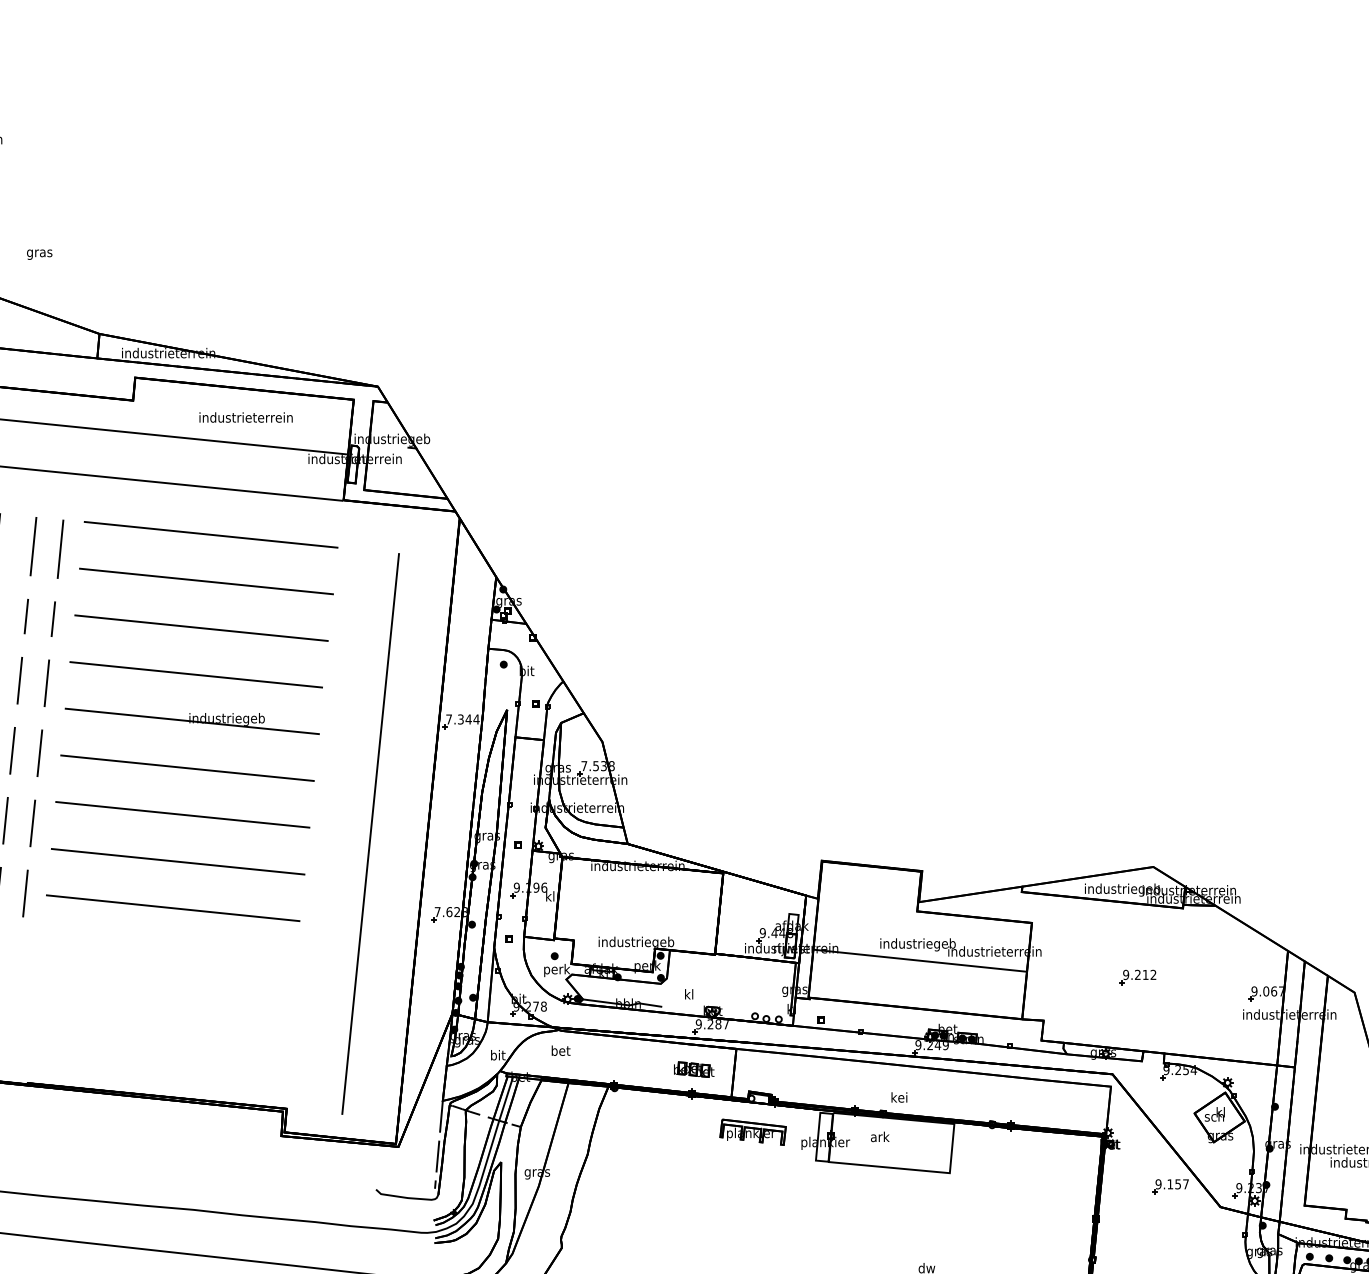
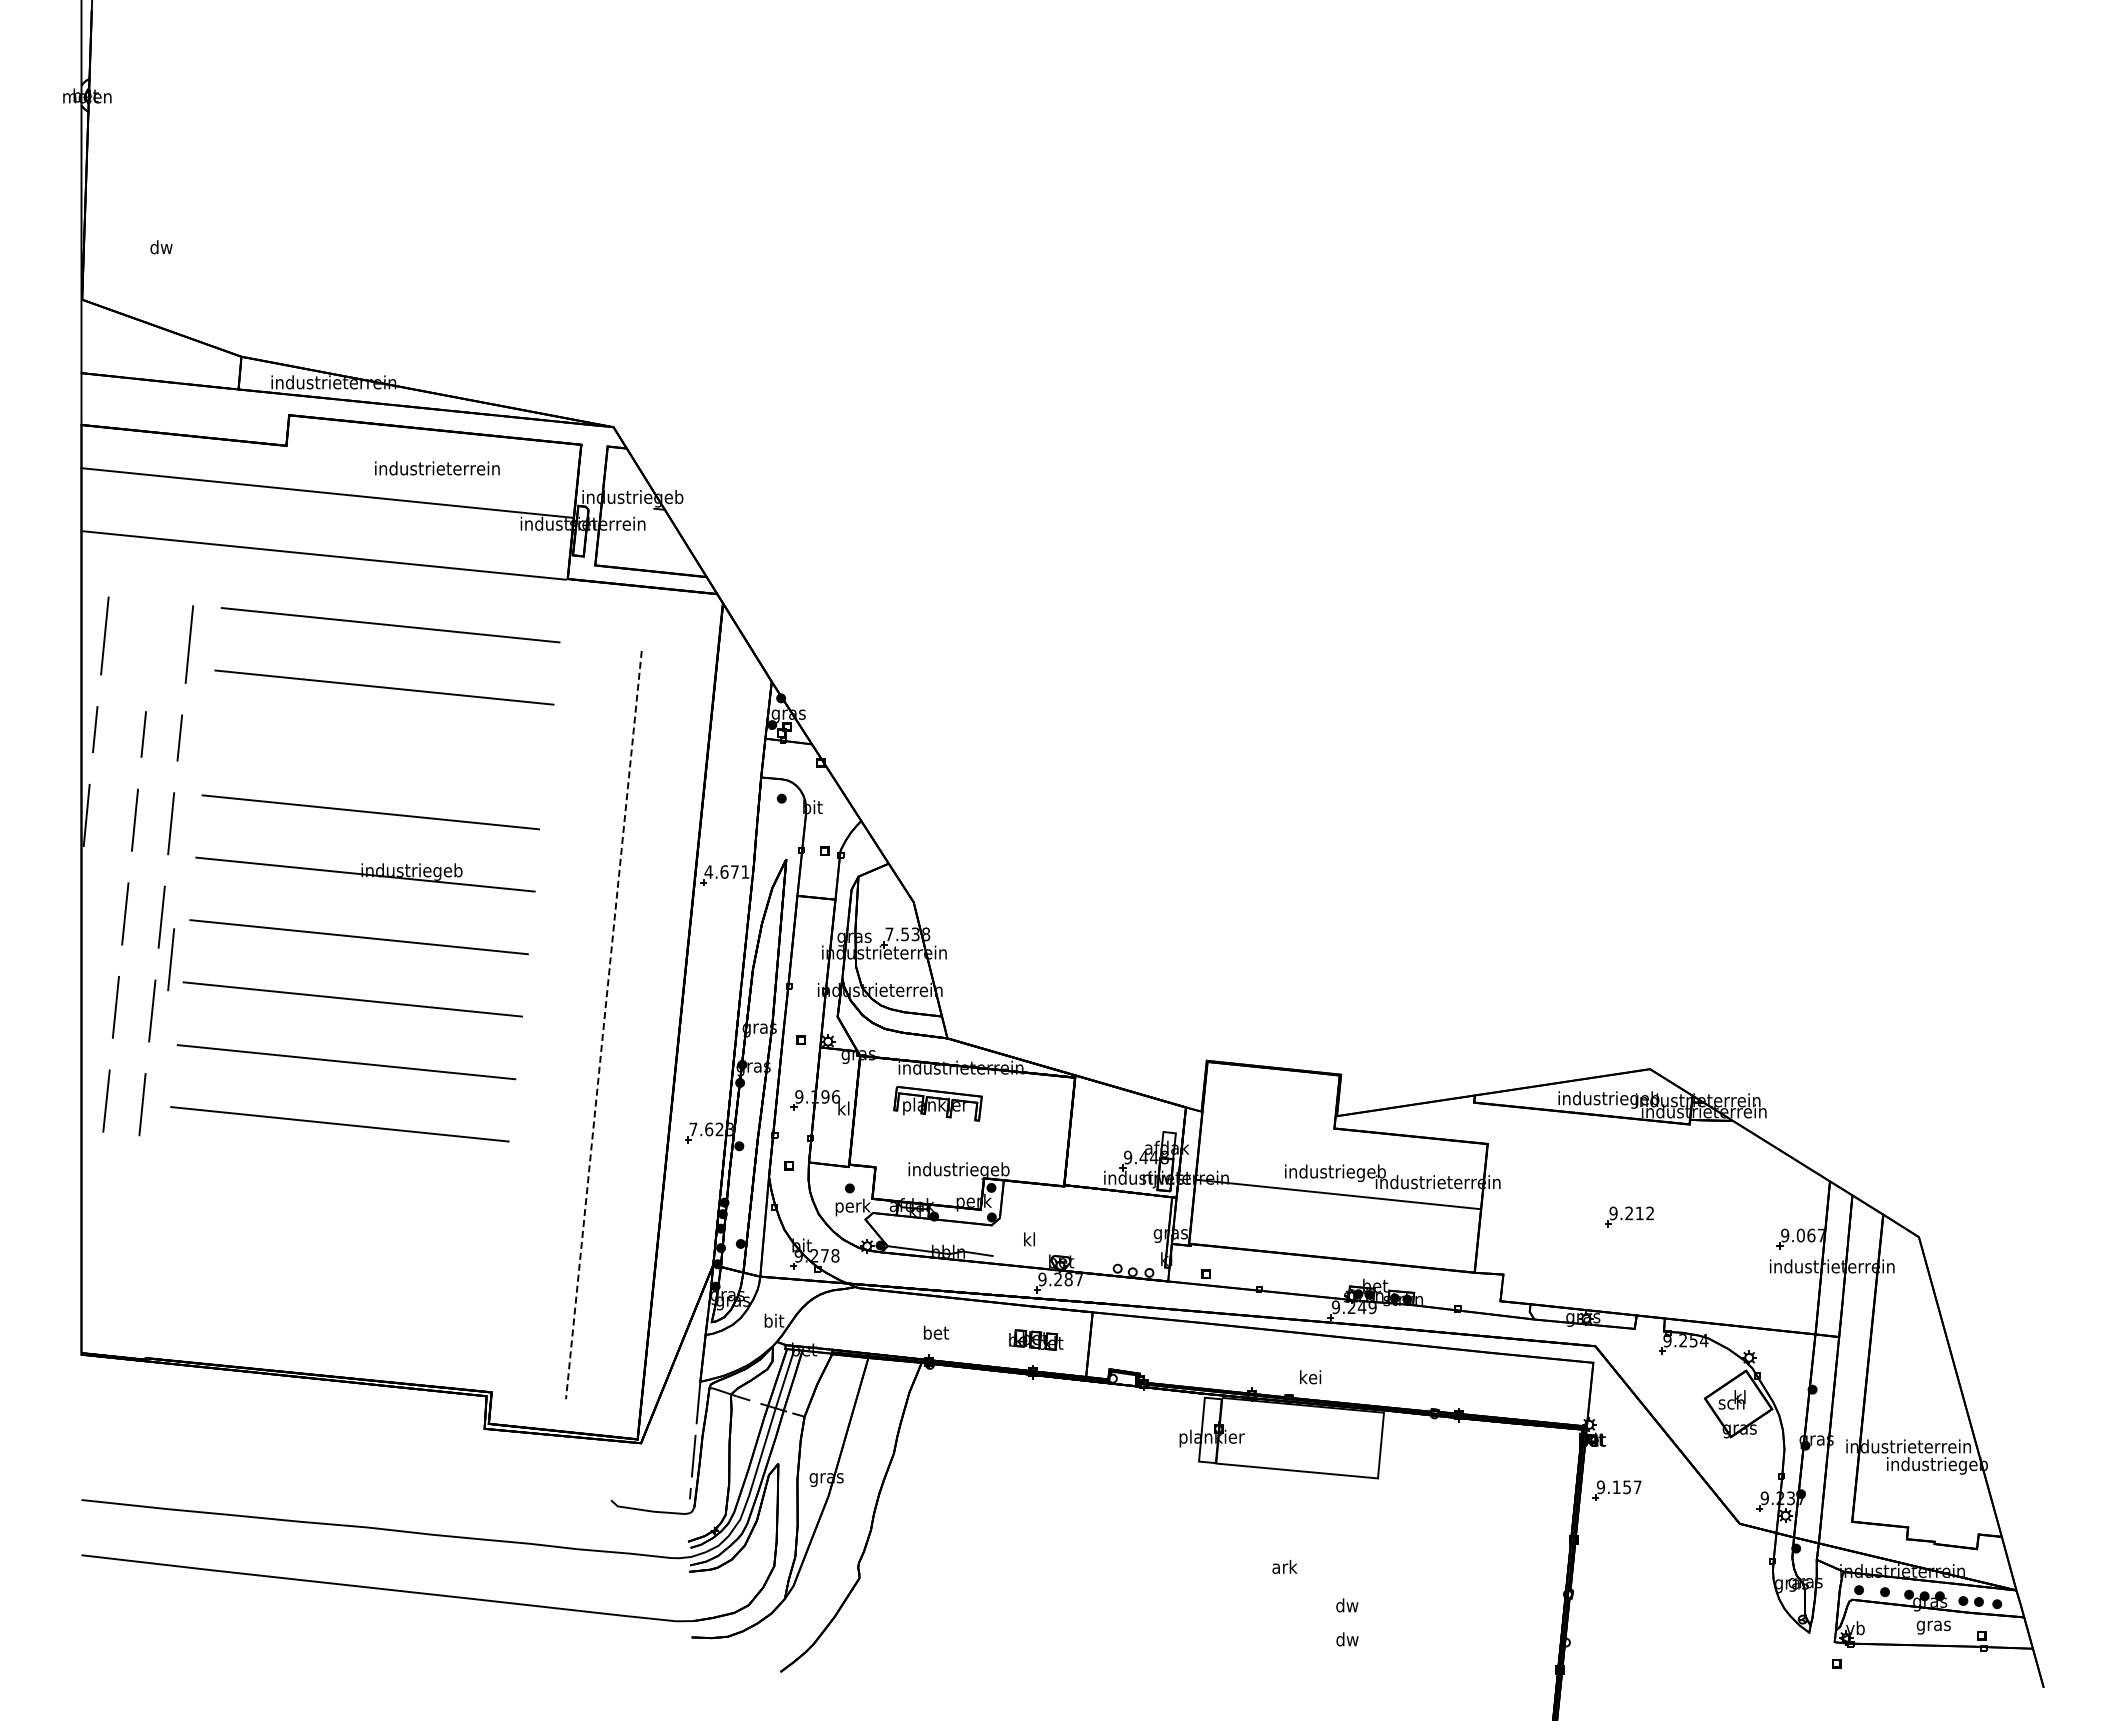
text: (39, 252) -> (161, 248), gras -> dw
line: (33, 546) -> (153, 640), removed
line: (201, 627) -> (377, 749), removed
text: (462, 719) -> (726, 871), 7.344 -> 4.671
line: (46, 784) -> (170, 959), added
line: (370, 834) -> (603, 1025), solid -> dashed
text: (561, 1050) -> (936, 1332), moved
part: (752, 1132) -> (937, 1103), moved
text: (879, 1136) -> (1284, 1566), moved
part: (1170, 1186) -> (1616, 1490), moved

